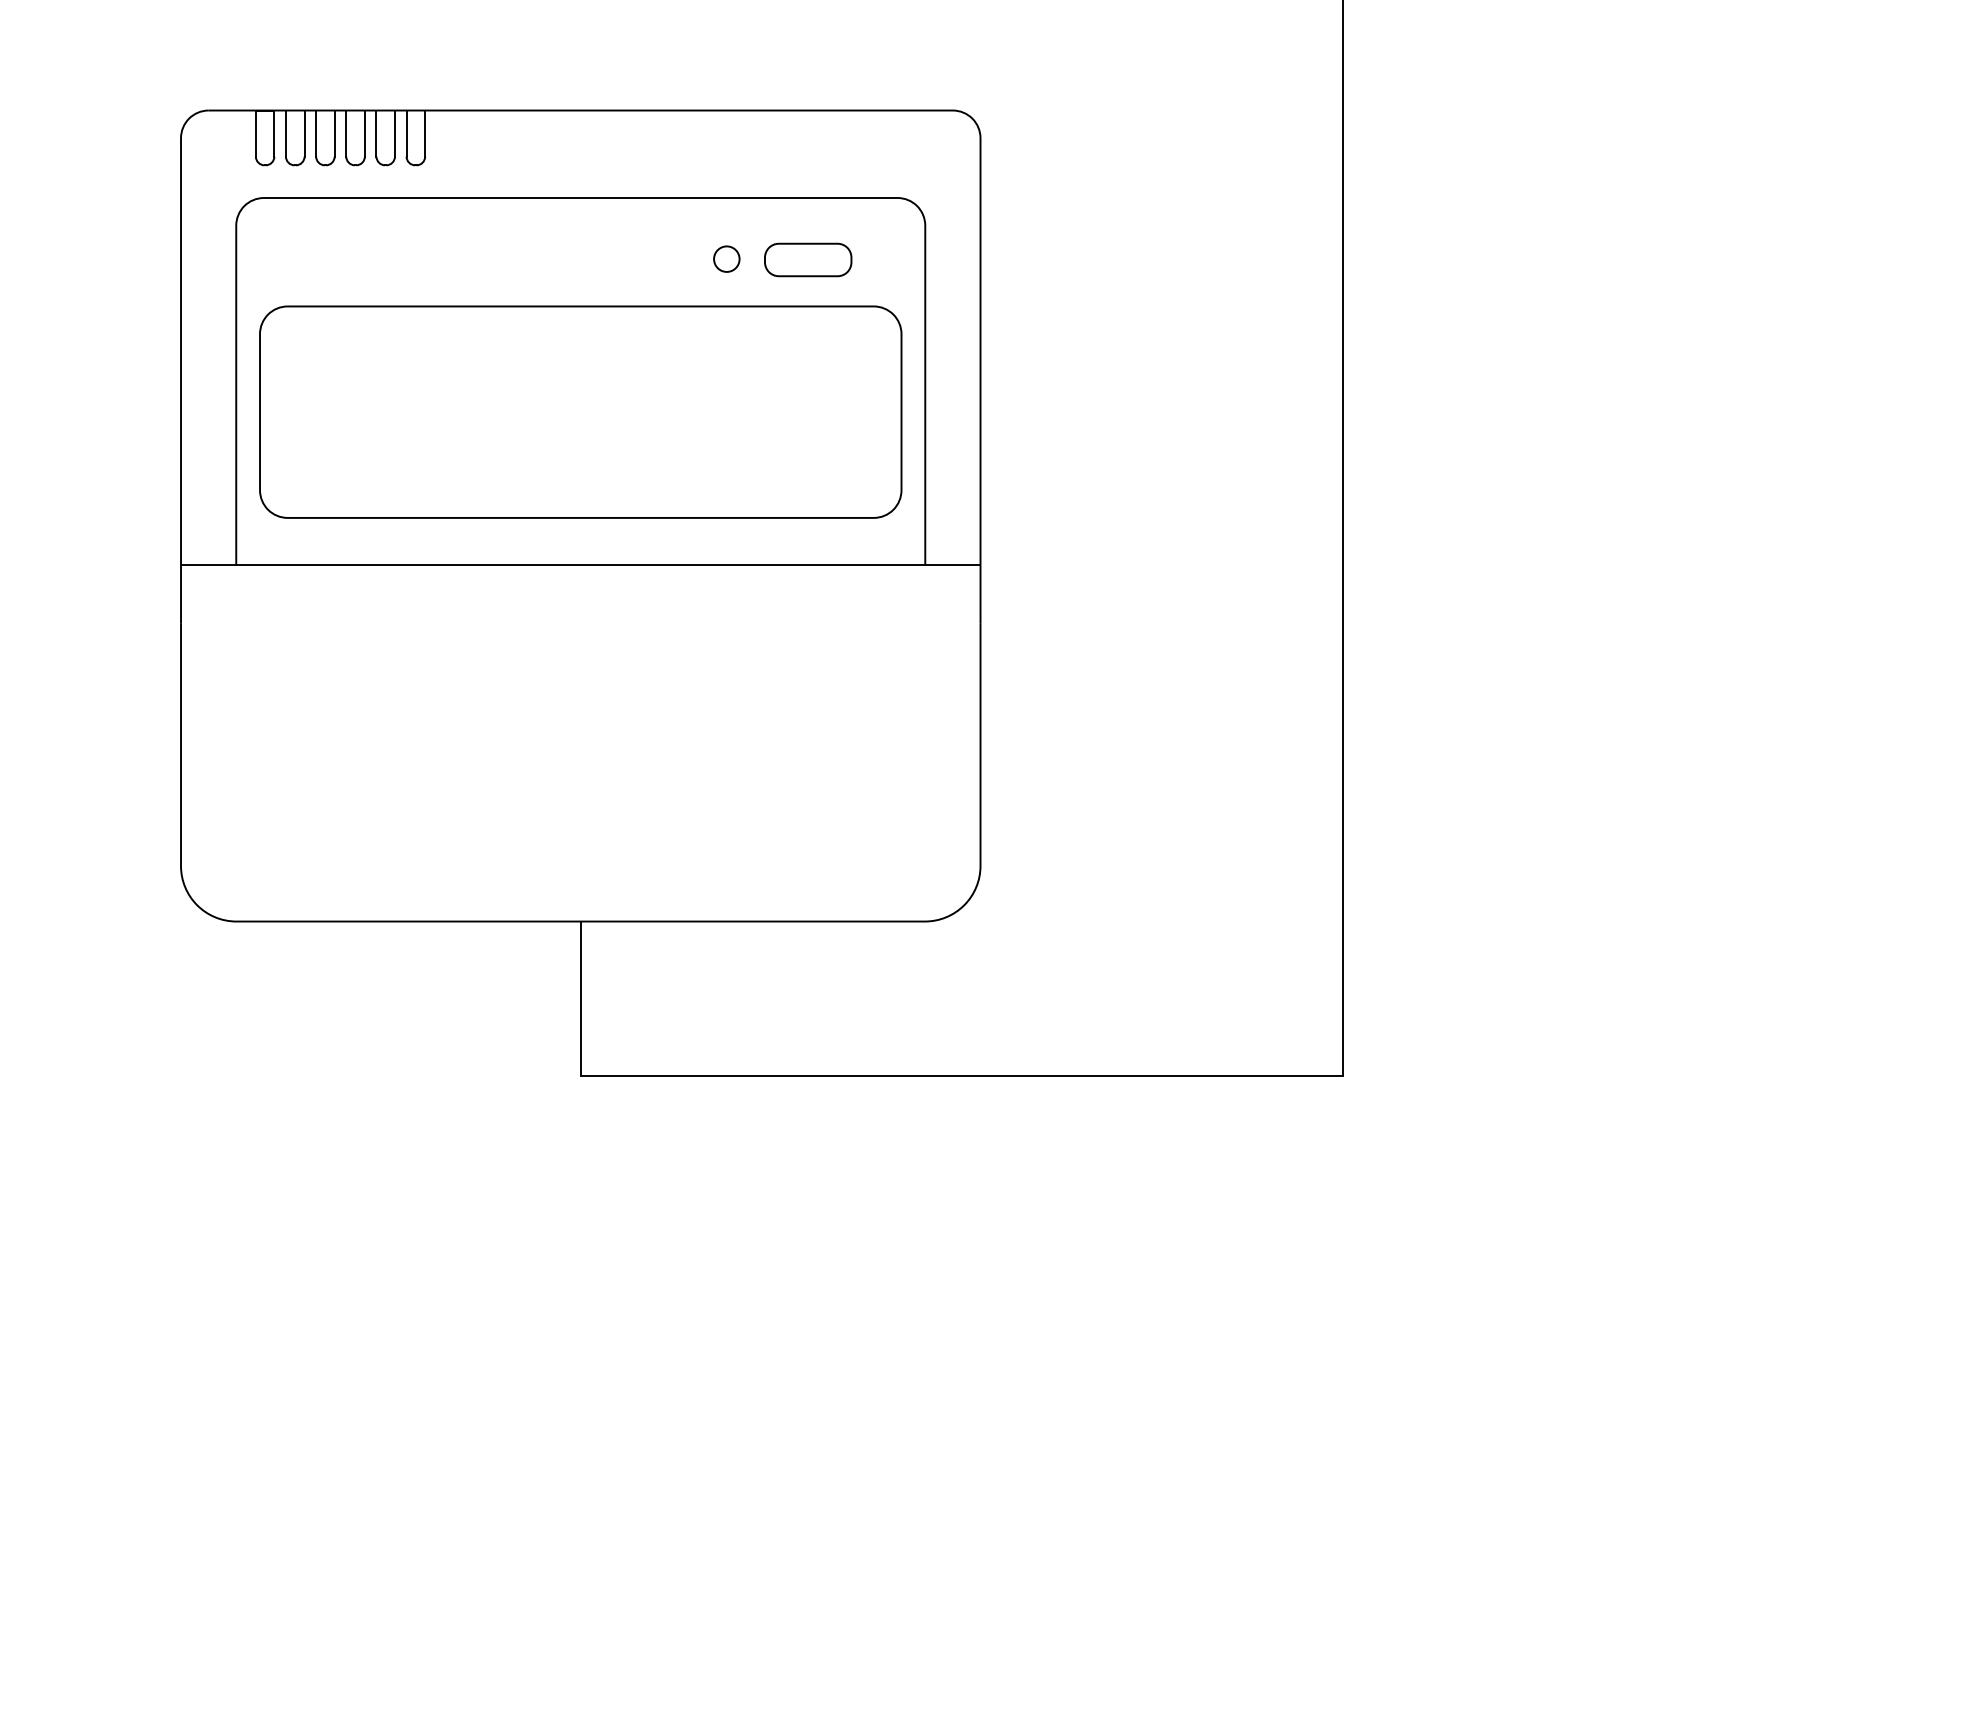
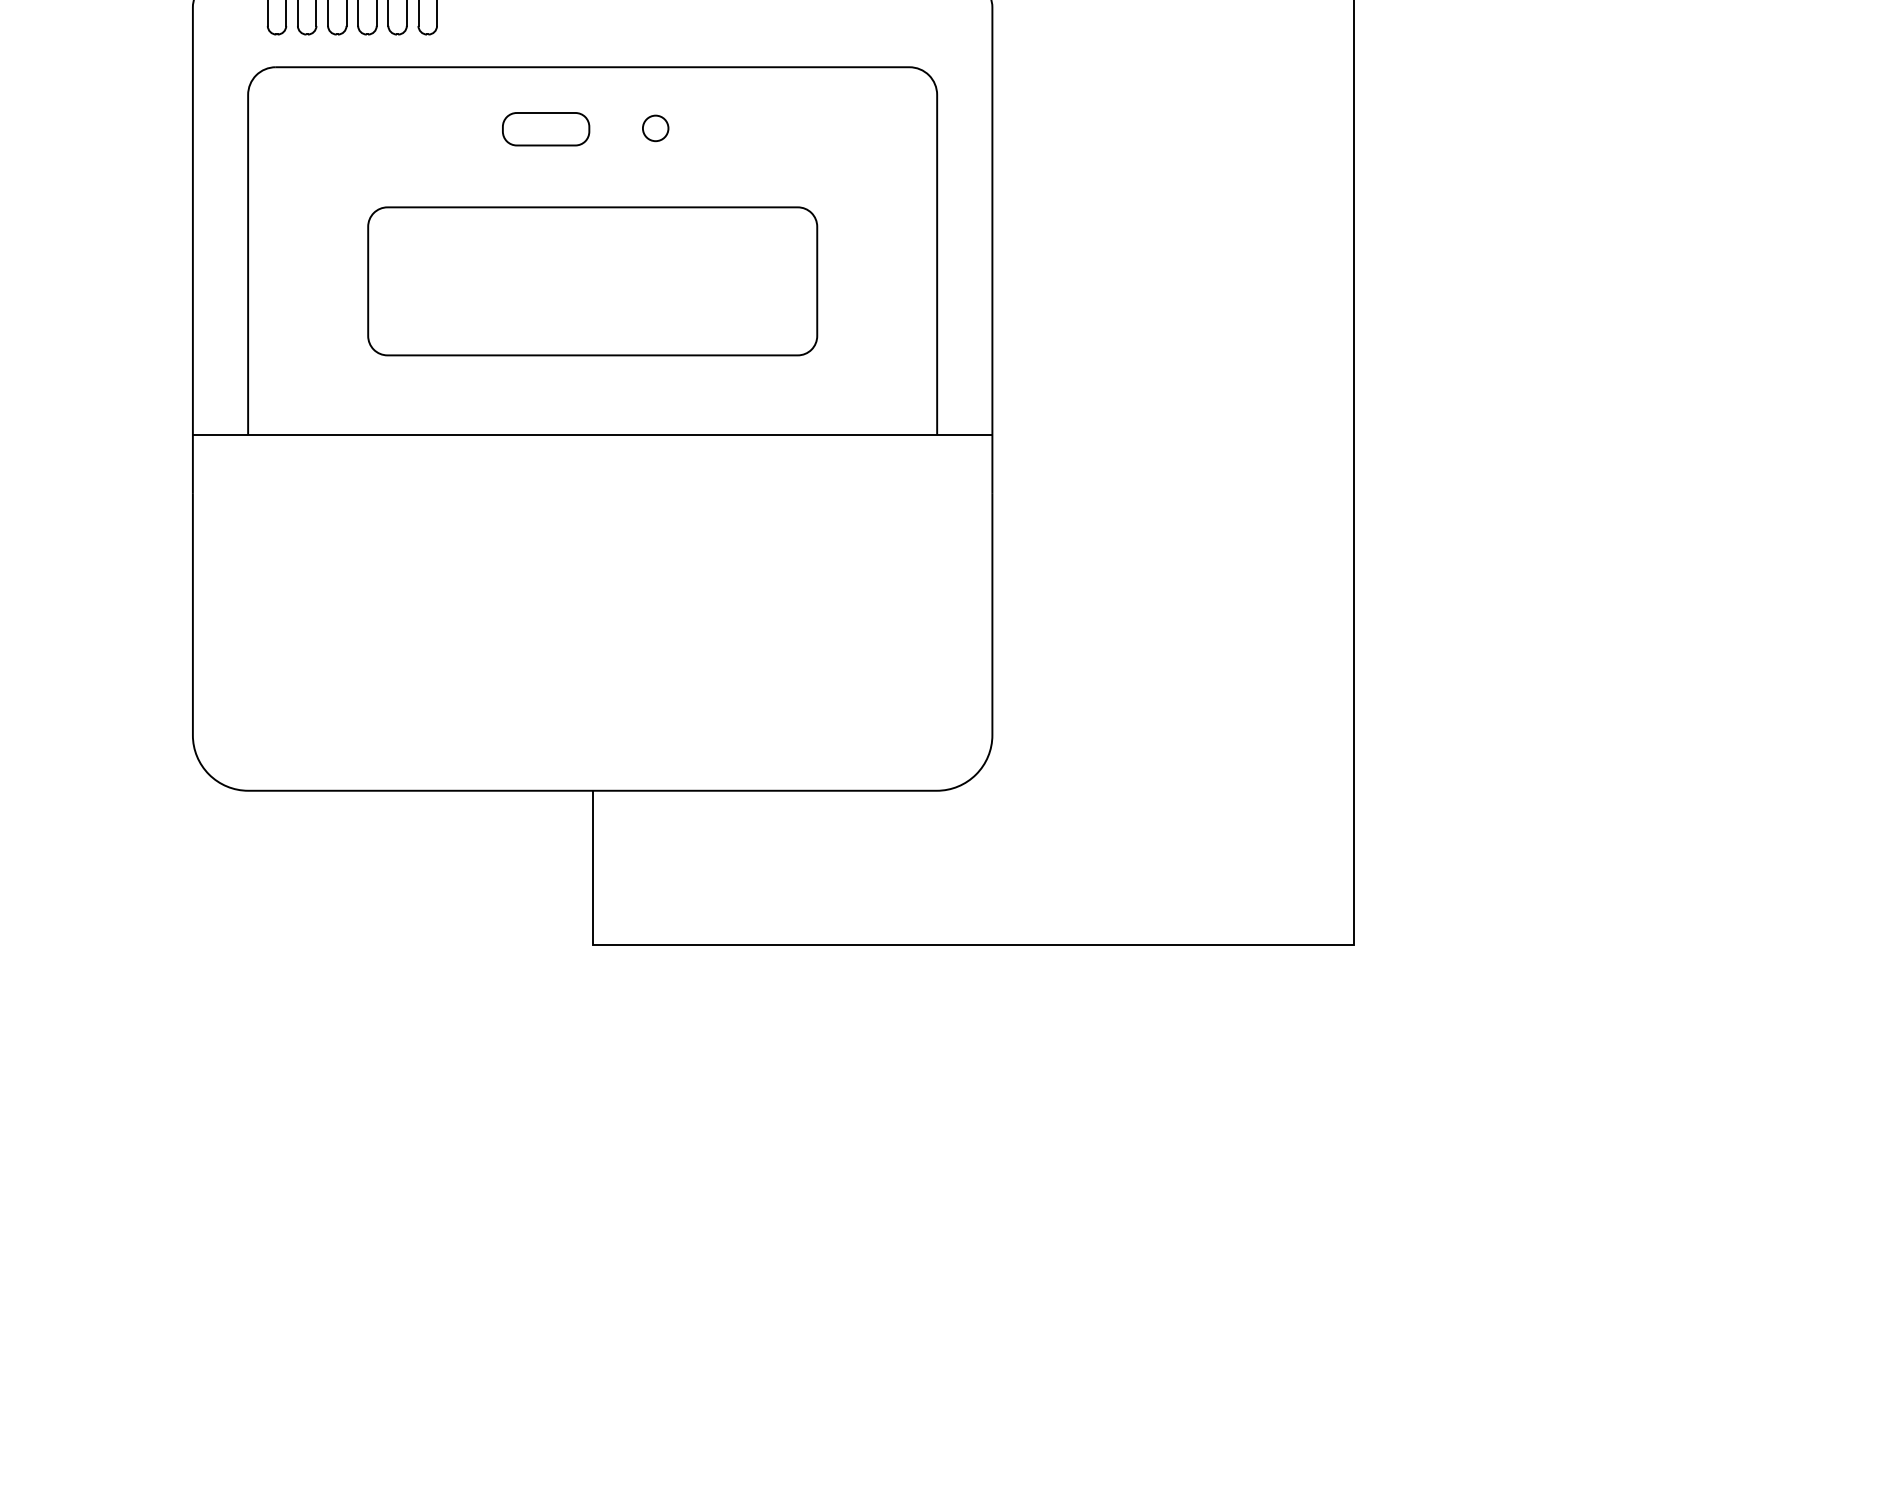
circle: (726, 258) -> (655, 127), moved
part: (808, 259) -> (546, 128), moved
part: (580, 411) -> (592, 280), size x0.7

